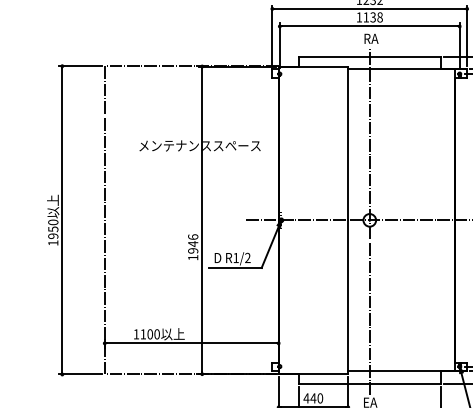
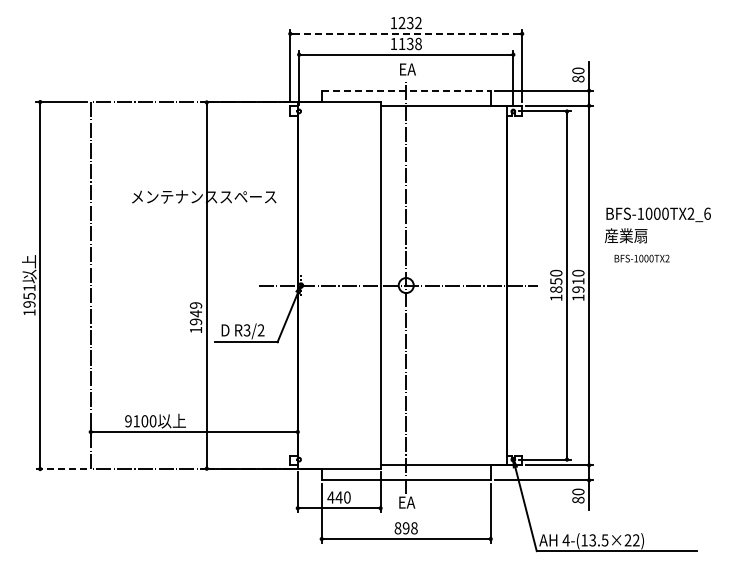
line: (369, 8) -> (406, 33), solid -> dashed
text: (371, 38) -> (408, 69), RA -> EA
line: (369, 56) -> (406, 90), solid -> dashed
text: (53, 221) -> (29, 287), 1950 -> 1951
text: (192, 237) -> (195, 305), 1946 -> 1949
text: (235, 258) -> (246, 330), R1/2 -> R3/2
text: (136, 334) -> (128, 421), 1100 -> 9100
line: (80, 374) -> (61, 469), solid -> dashed

